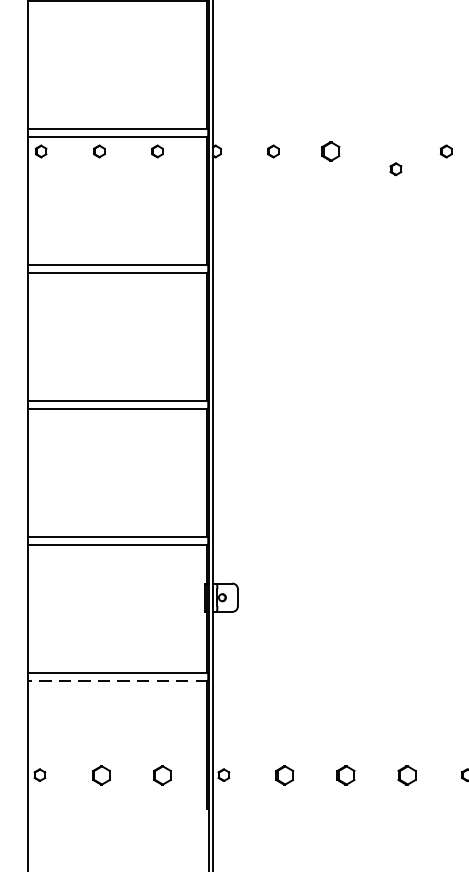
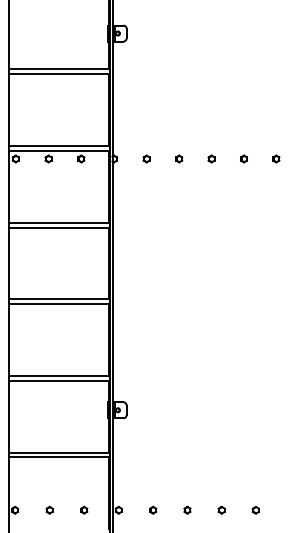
part: (331, 150) -> (179, 158), size x0.62
part: (395, 168) -> (211, 158), moved
line: (118, 681) -> (59, 457), dashed -> solid
part: (100, 773) -> (49, 509), size x0.62
part: (163, 773) -> (84, 509), size x0.62
part: (285, 773) -> (153, 509), size x0.62
part: (346, 773) -> (187, 509), size x0.62
part: (406, 773) -> (221, 509), size x0.62

